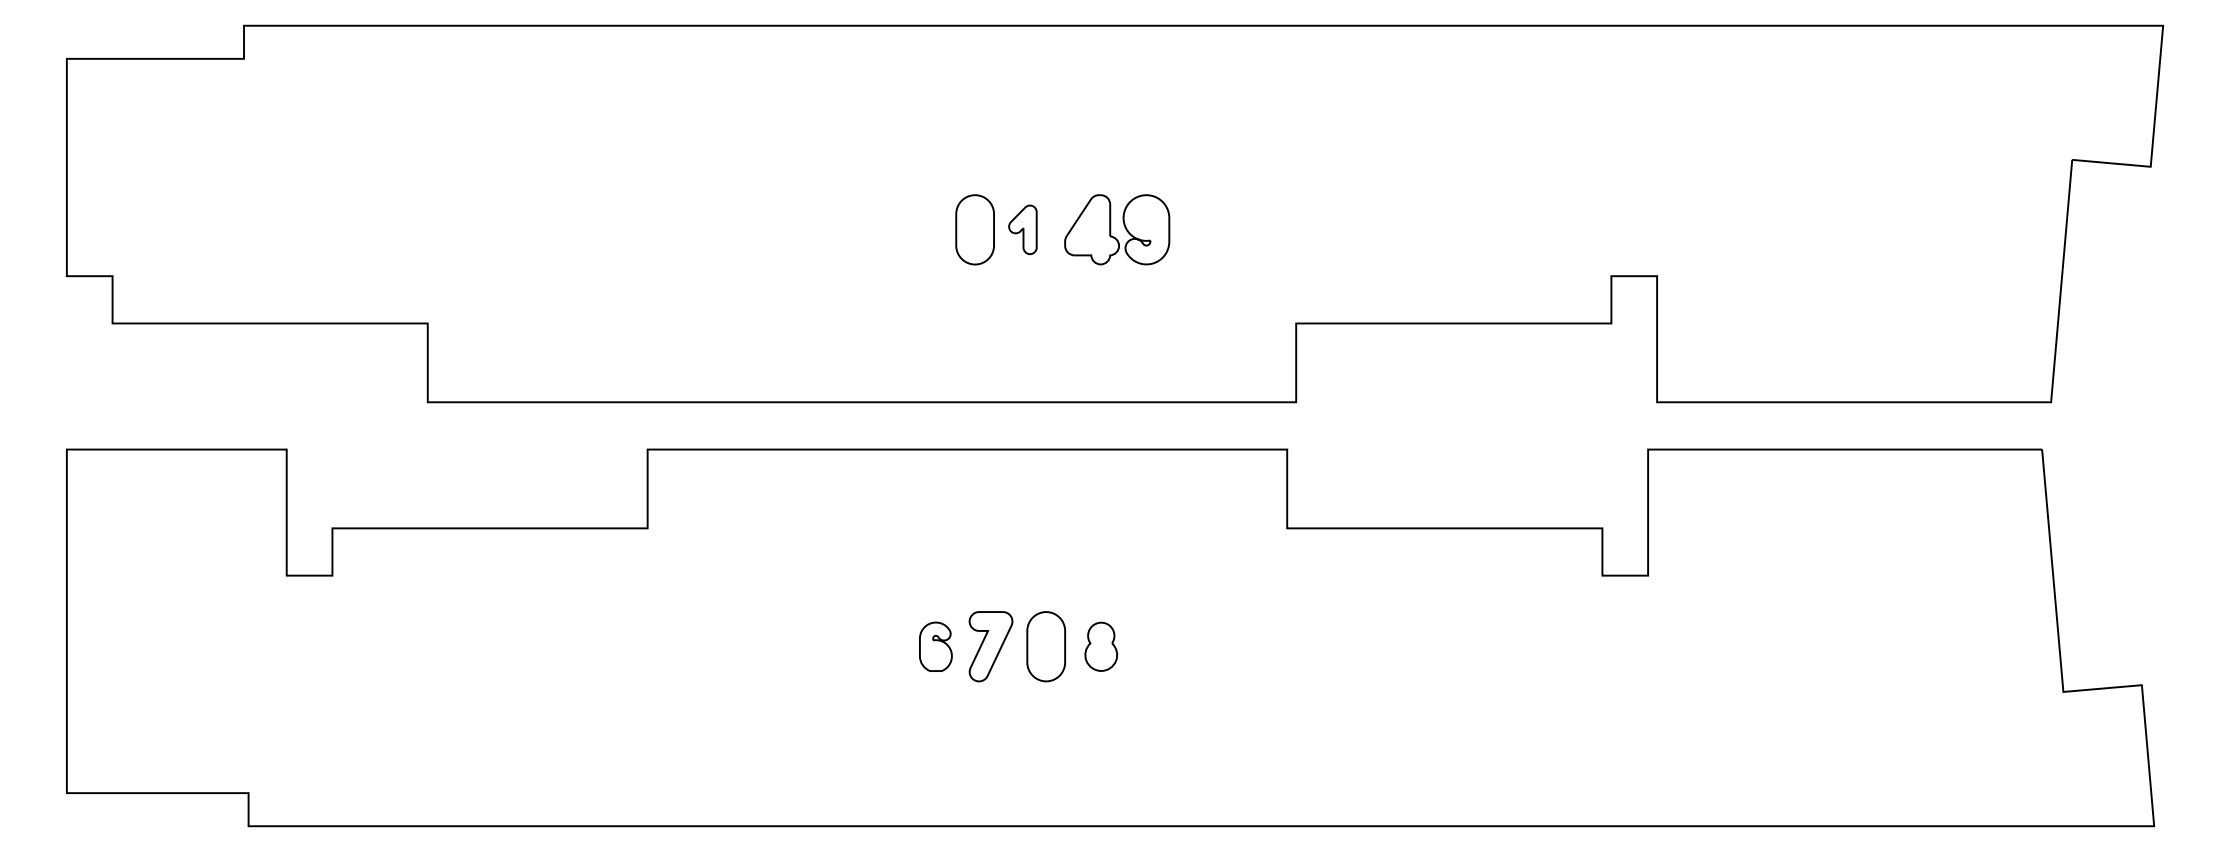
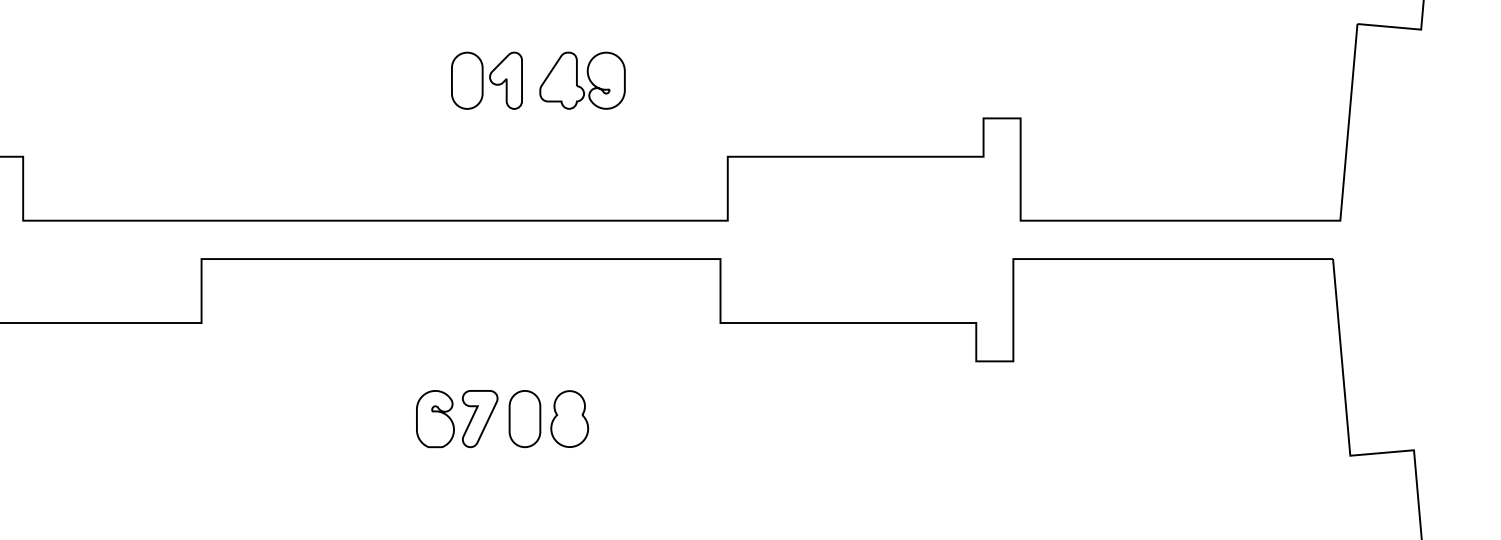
part: (1022, 229) -> (505, 80), size x1.43
part: (935, 646) -> (435, 418), size x1.43
part: (1100, 646) -> (569, 418), size x1.43

